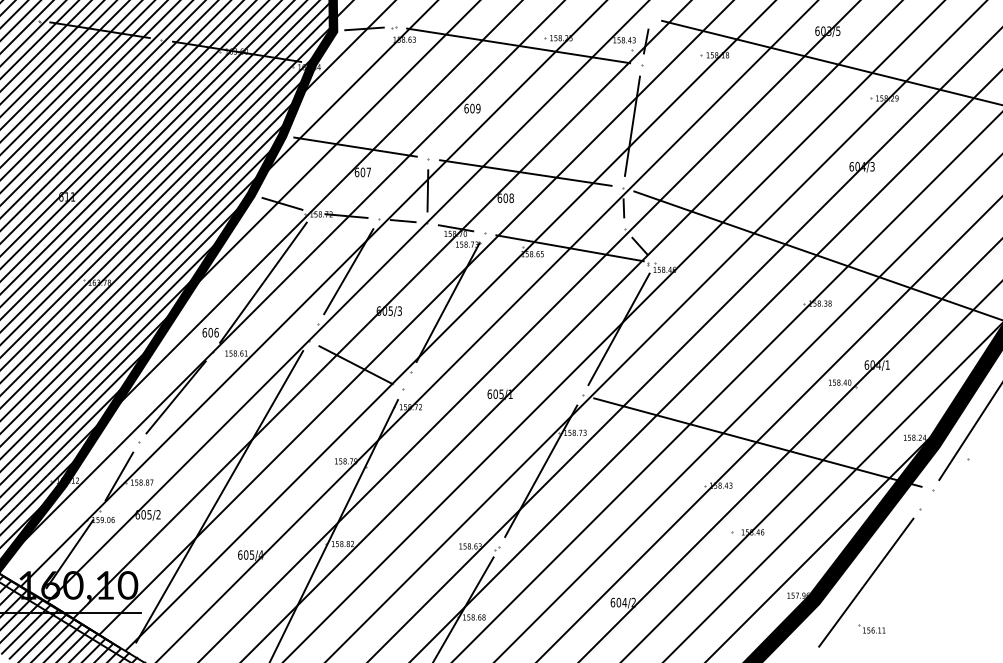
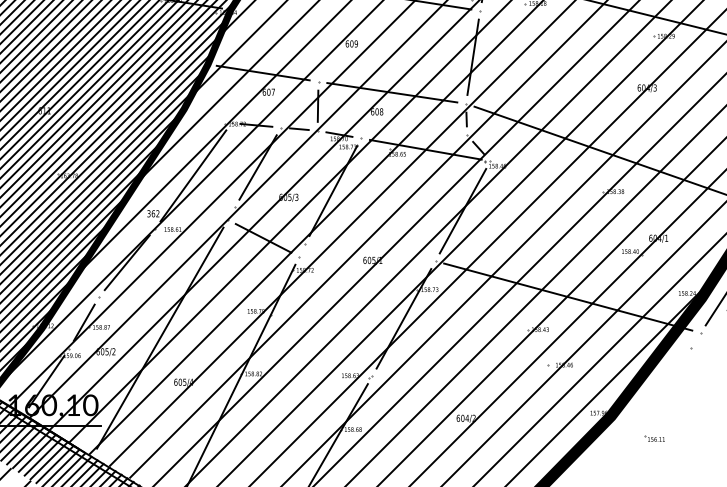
line: (282, 203) -> (207, 115), removed
text: (210, 332) -> (153, 213), 606 -> 362
line: (866, 582) -> (650, 403), removed

